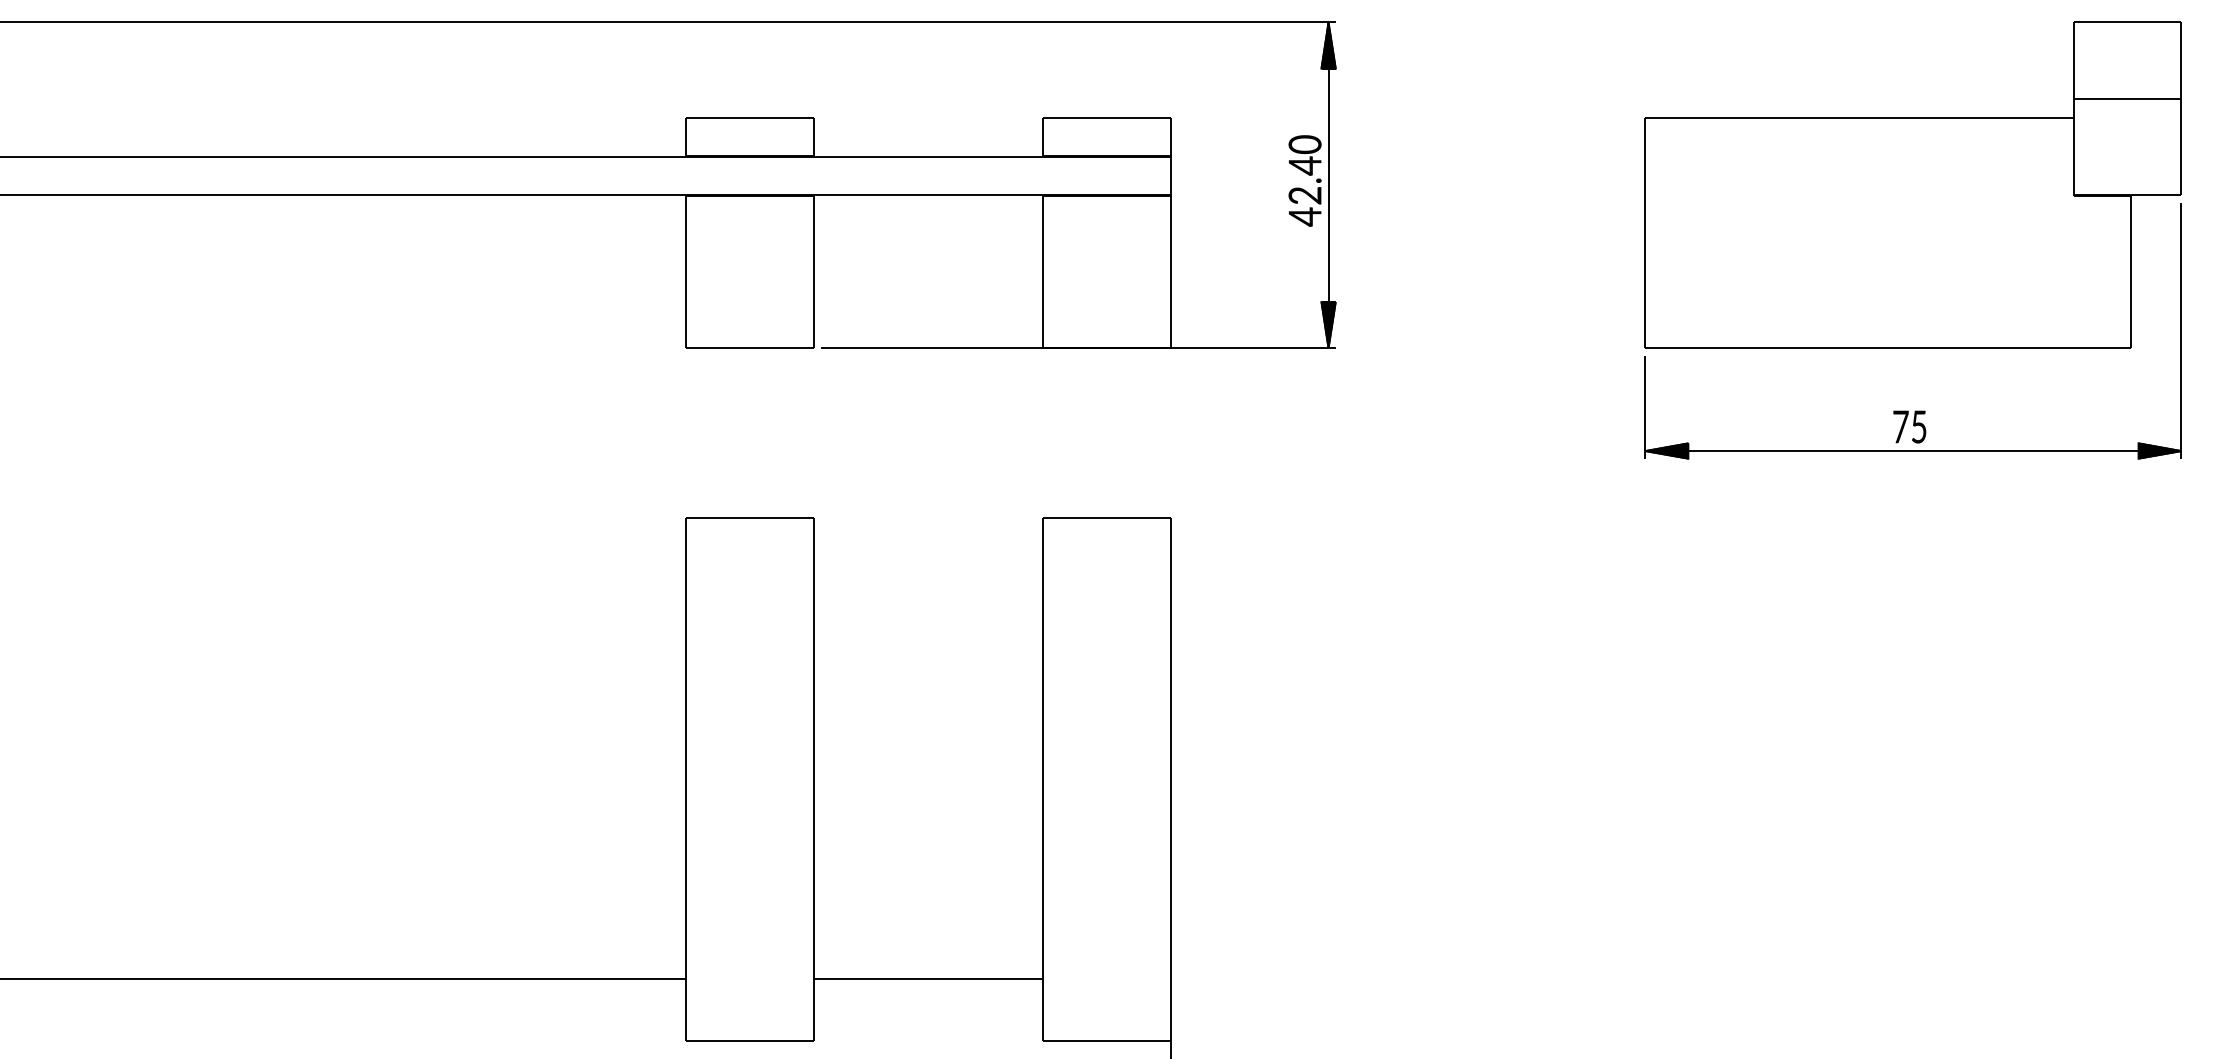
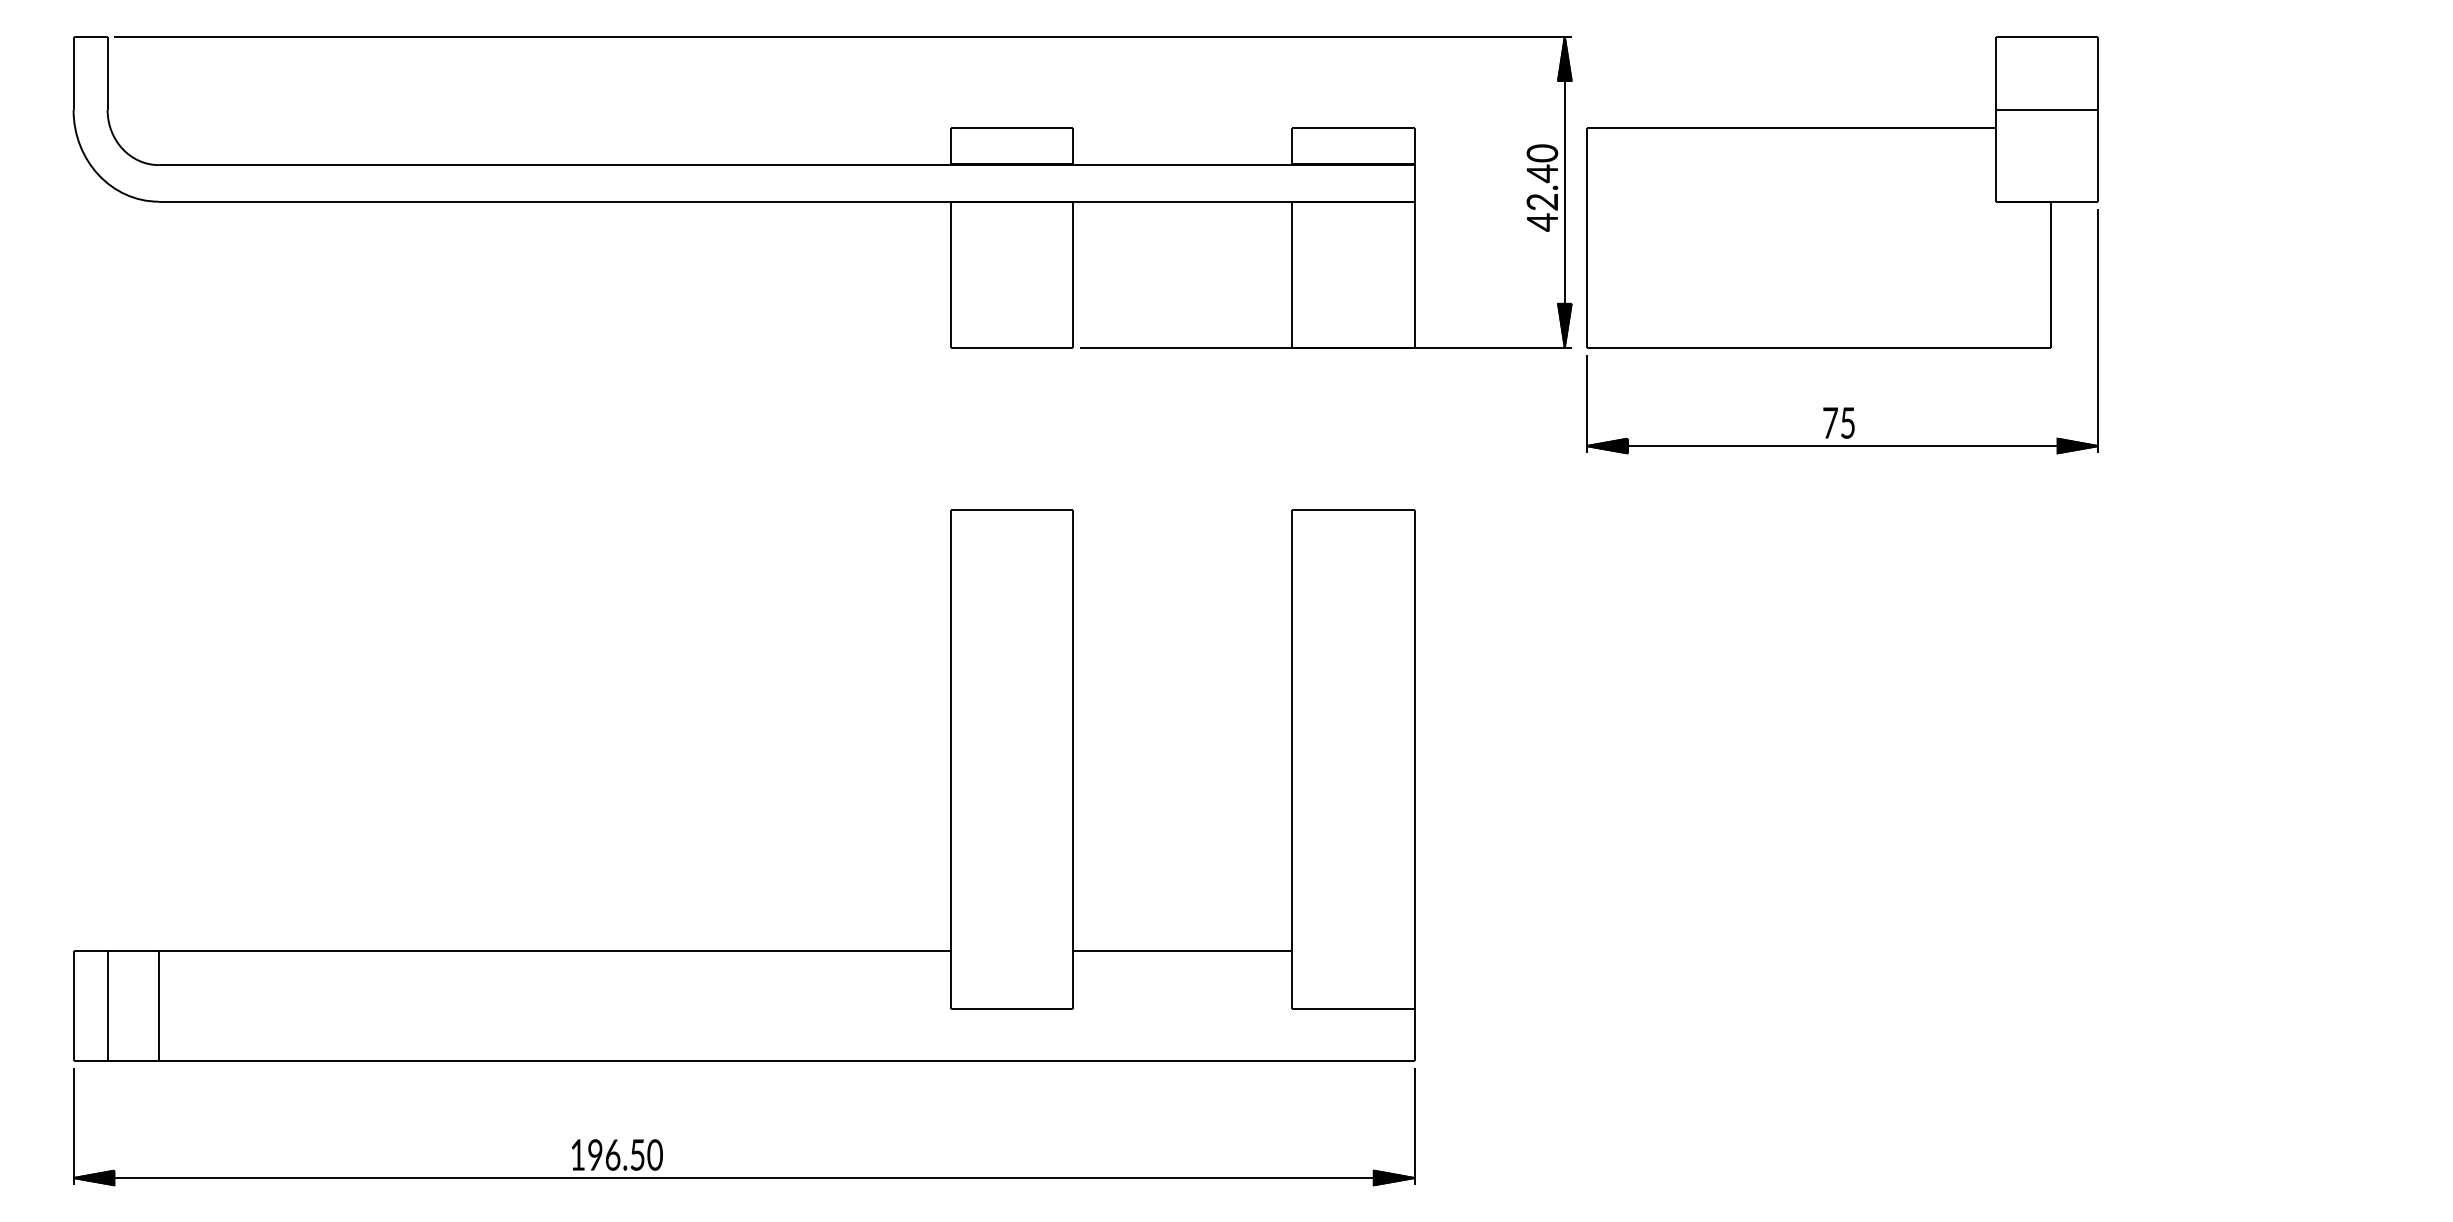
part: (1913, 241) -> (1842, 245), moved

